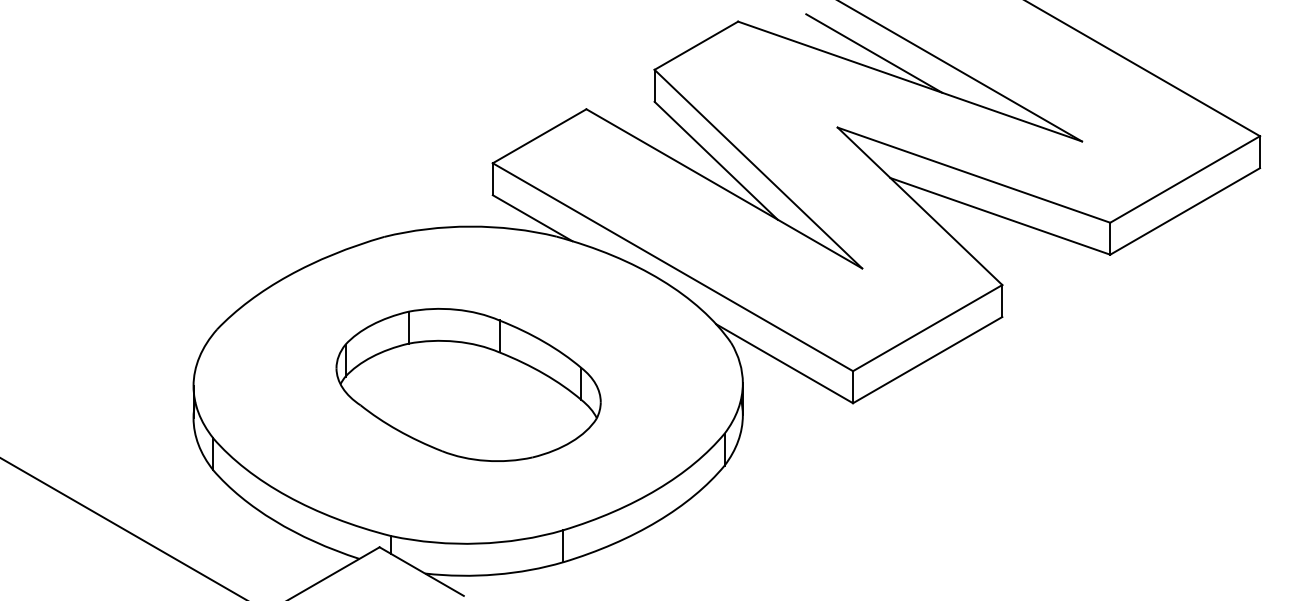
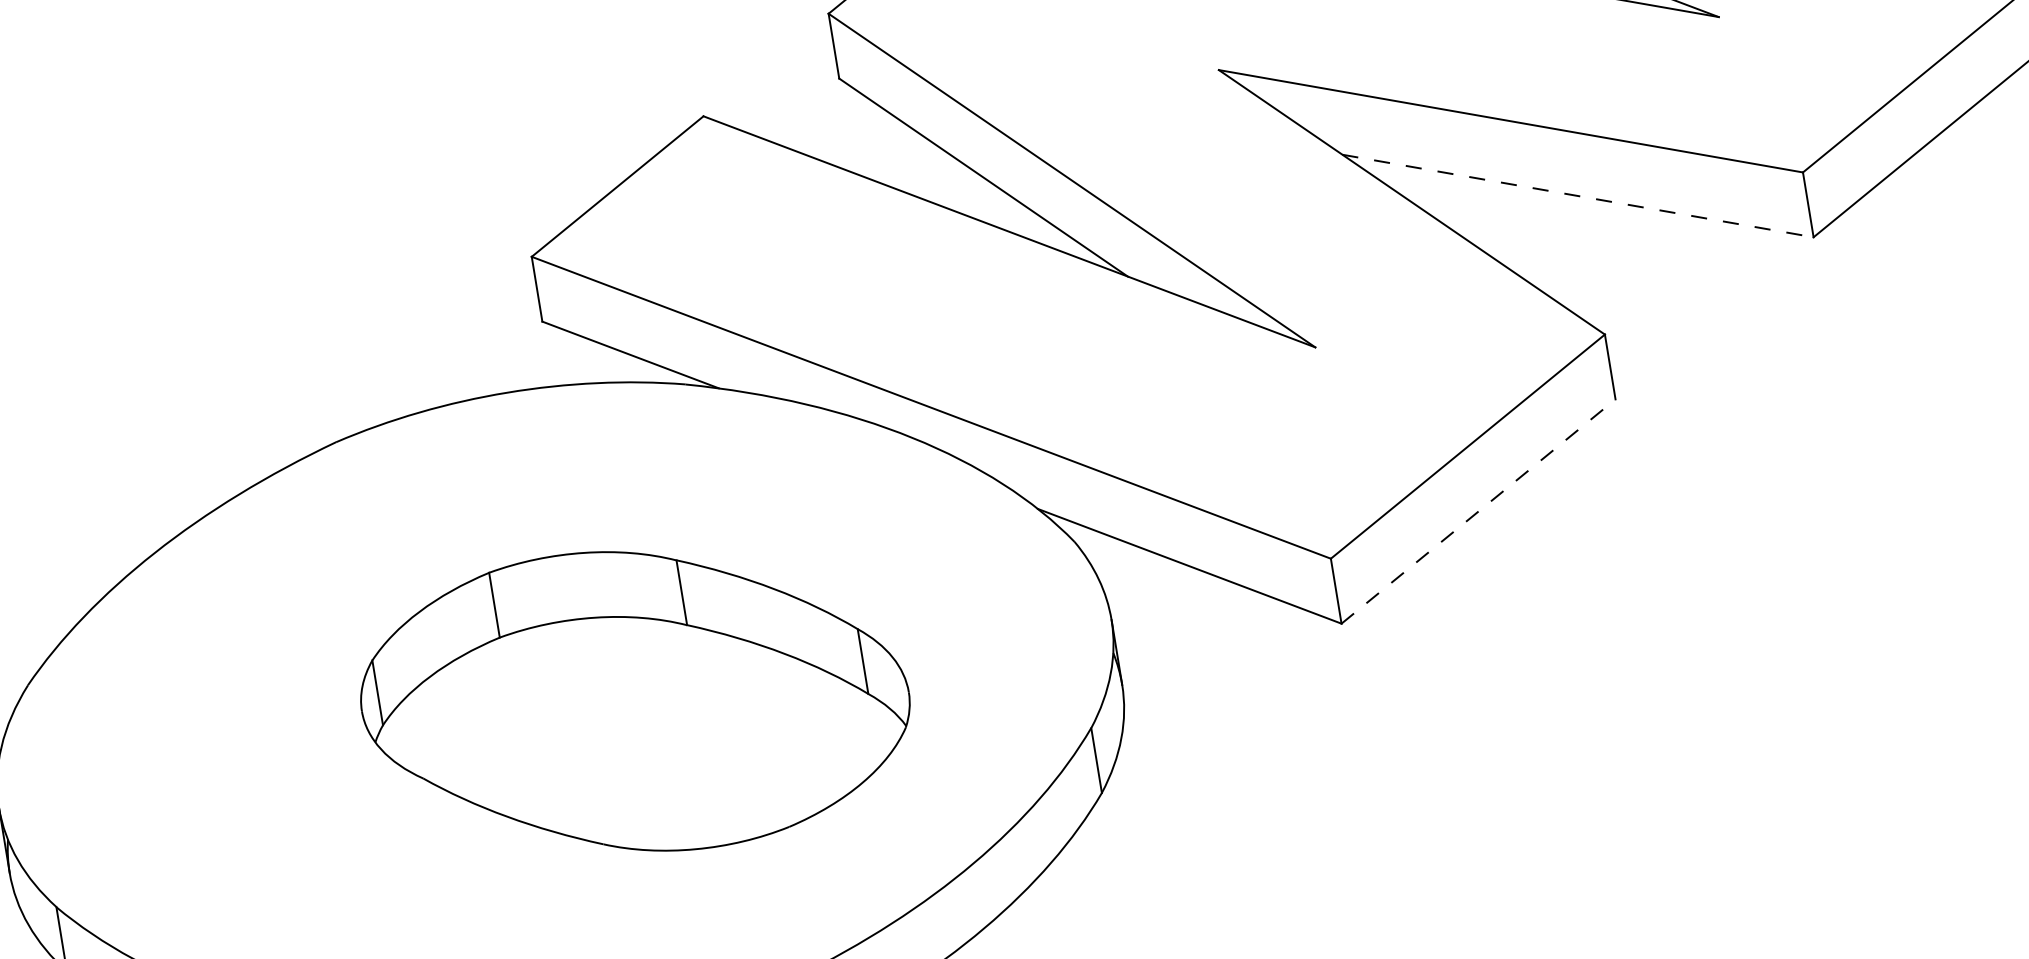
line: (1000, 216) -> (1578, 196), solid -> dashed
line: (928, 359) -> (1479, 509), solid -> dashed
part: (468, 384) -> (634, 700), moved

